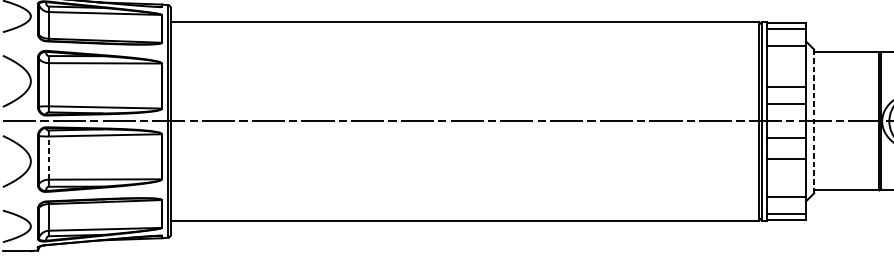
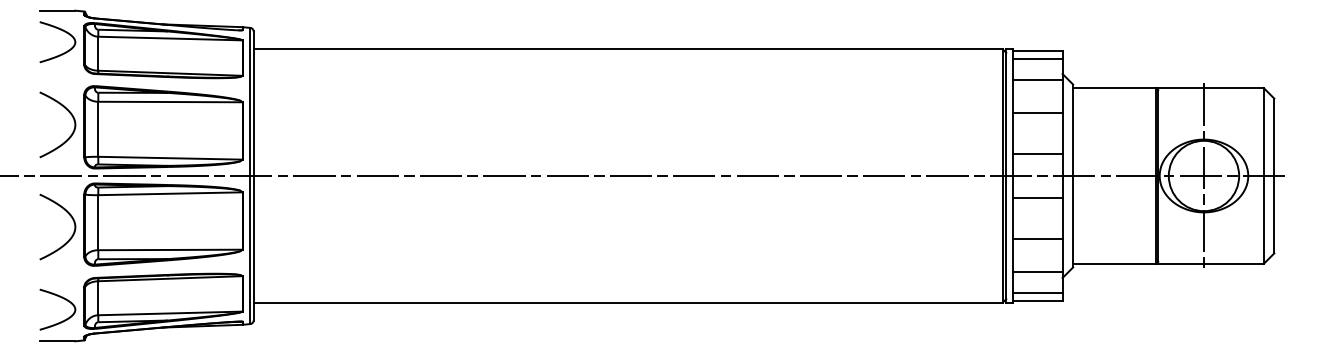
line: (786, 87) -> (1037, 113), moved
line: (814, 121) -> (1073, 175), dashed -> solid
line: (49, 157) -> (98, 222), dashed -> solid
line: (786, 158) -> (1037, 238), moved

